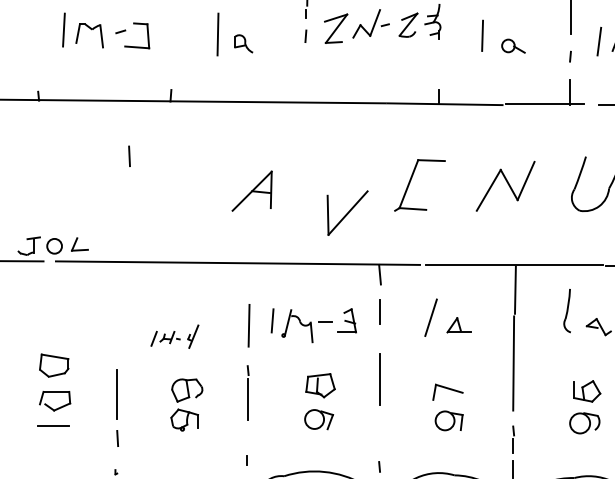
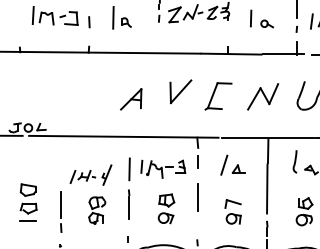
line: (129, 156) -> (89, 22), moved
part: (346, 212) -> (180, 91), moved
part: (173, 335) -> (90, 174), size x1.67

